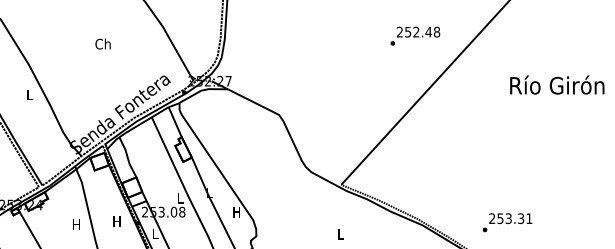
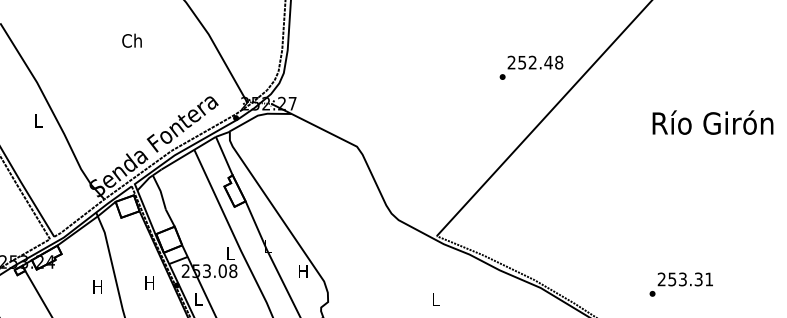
text: (415, 35) -> (531, 66), moved
text: (102, 43) -> (131, 40), moved
text: (557, 84) -> (713, 121), moved
text: (507, 222) -> (681, 284), moved

